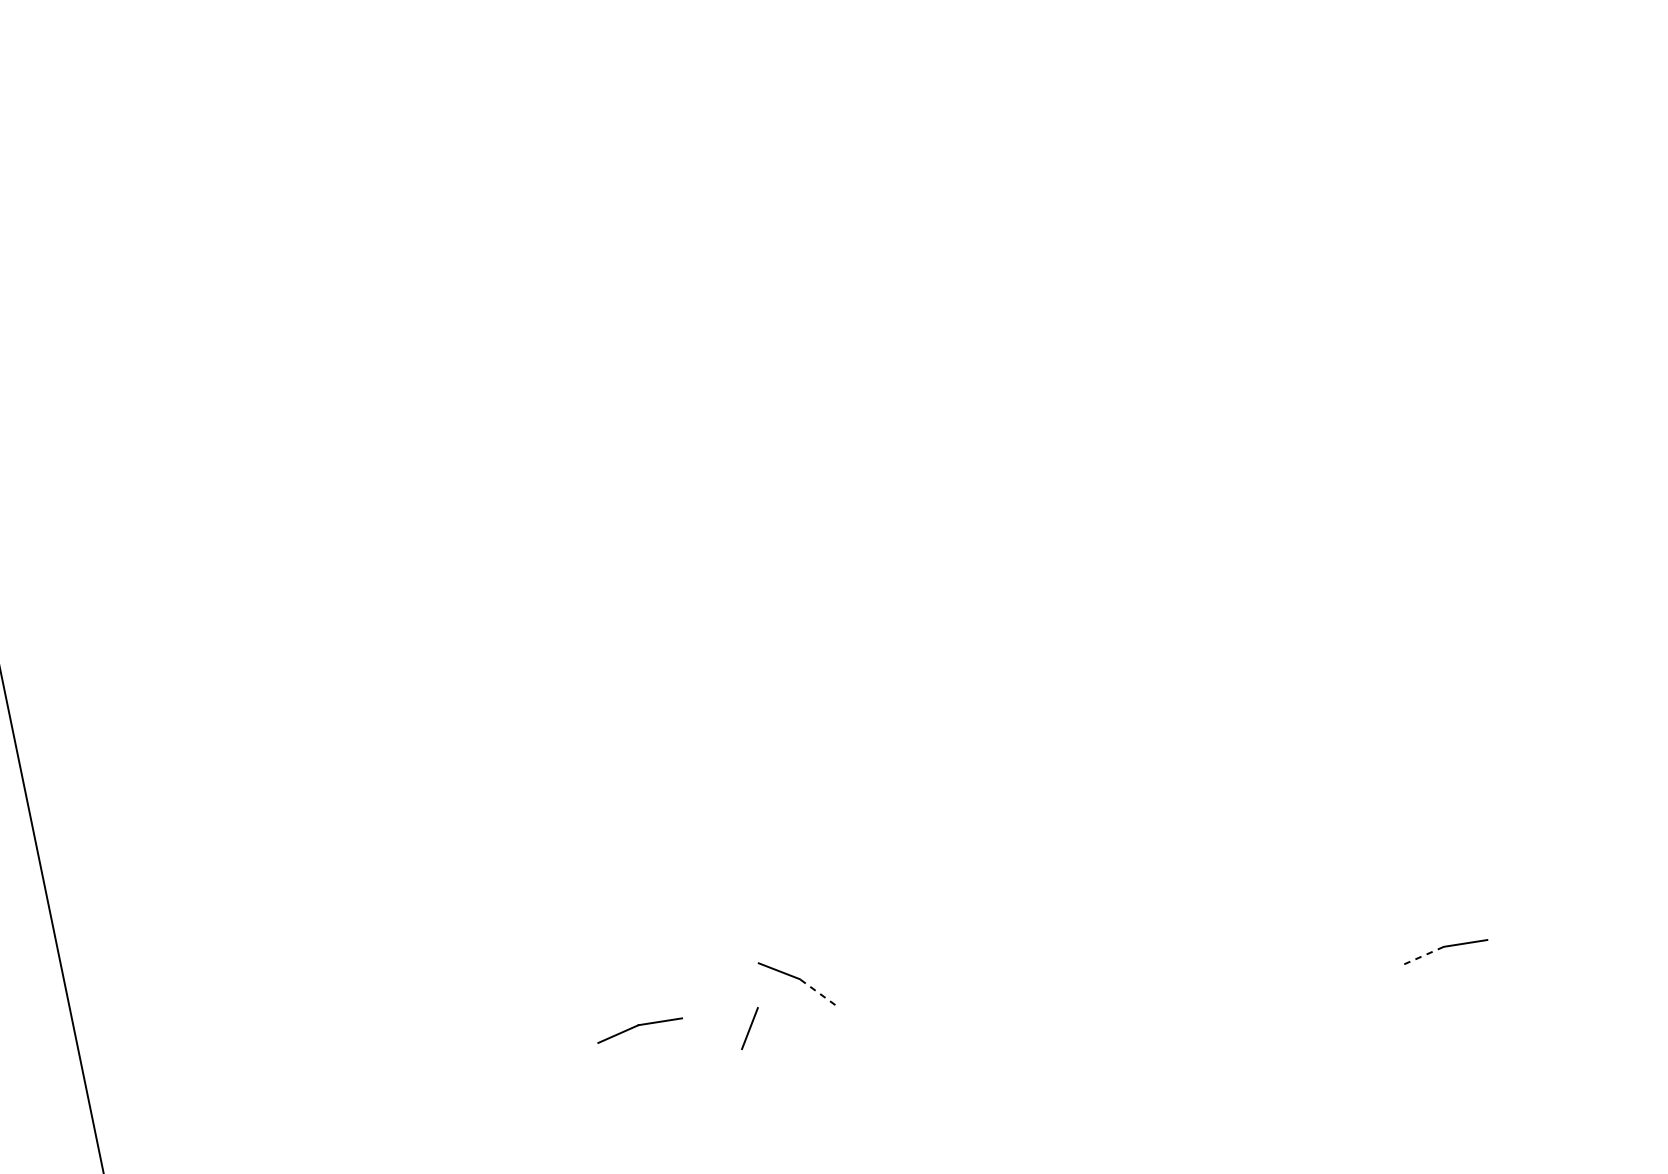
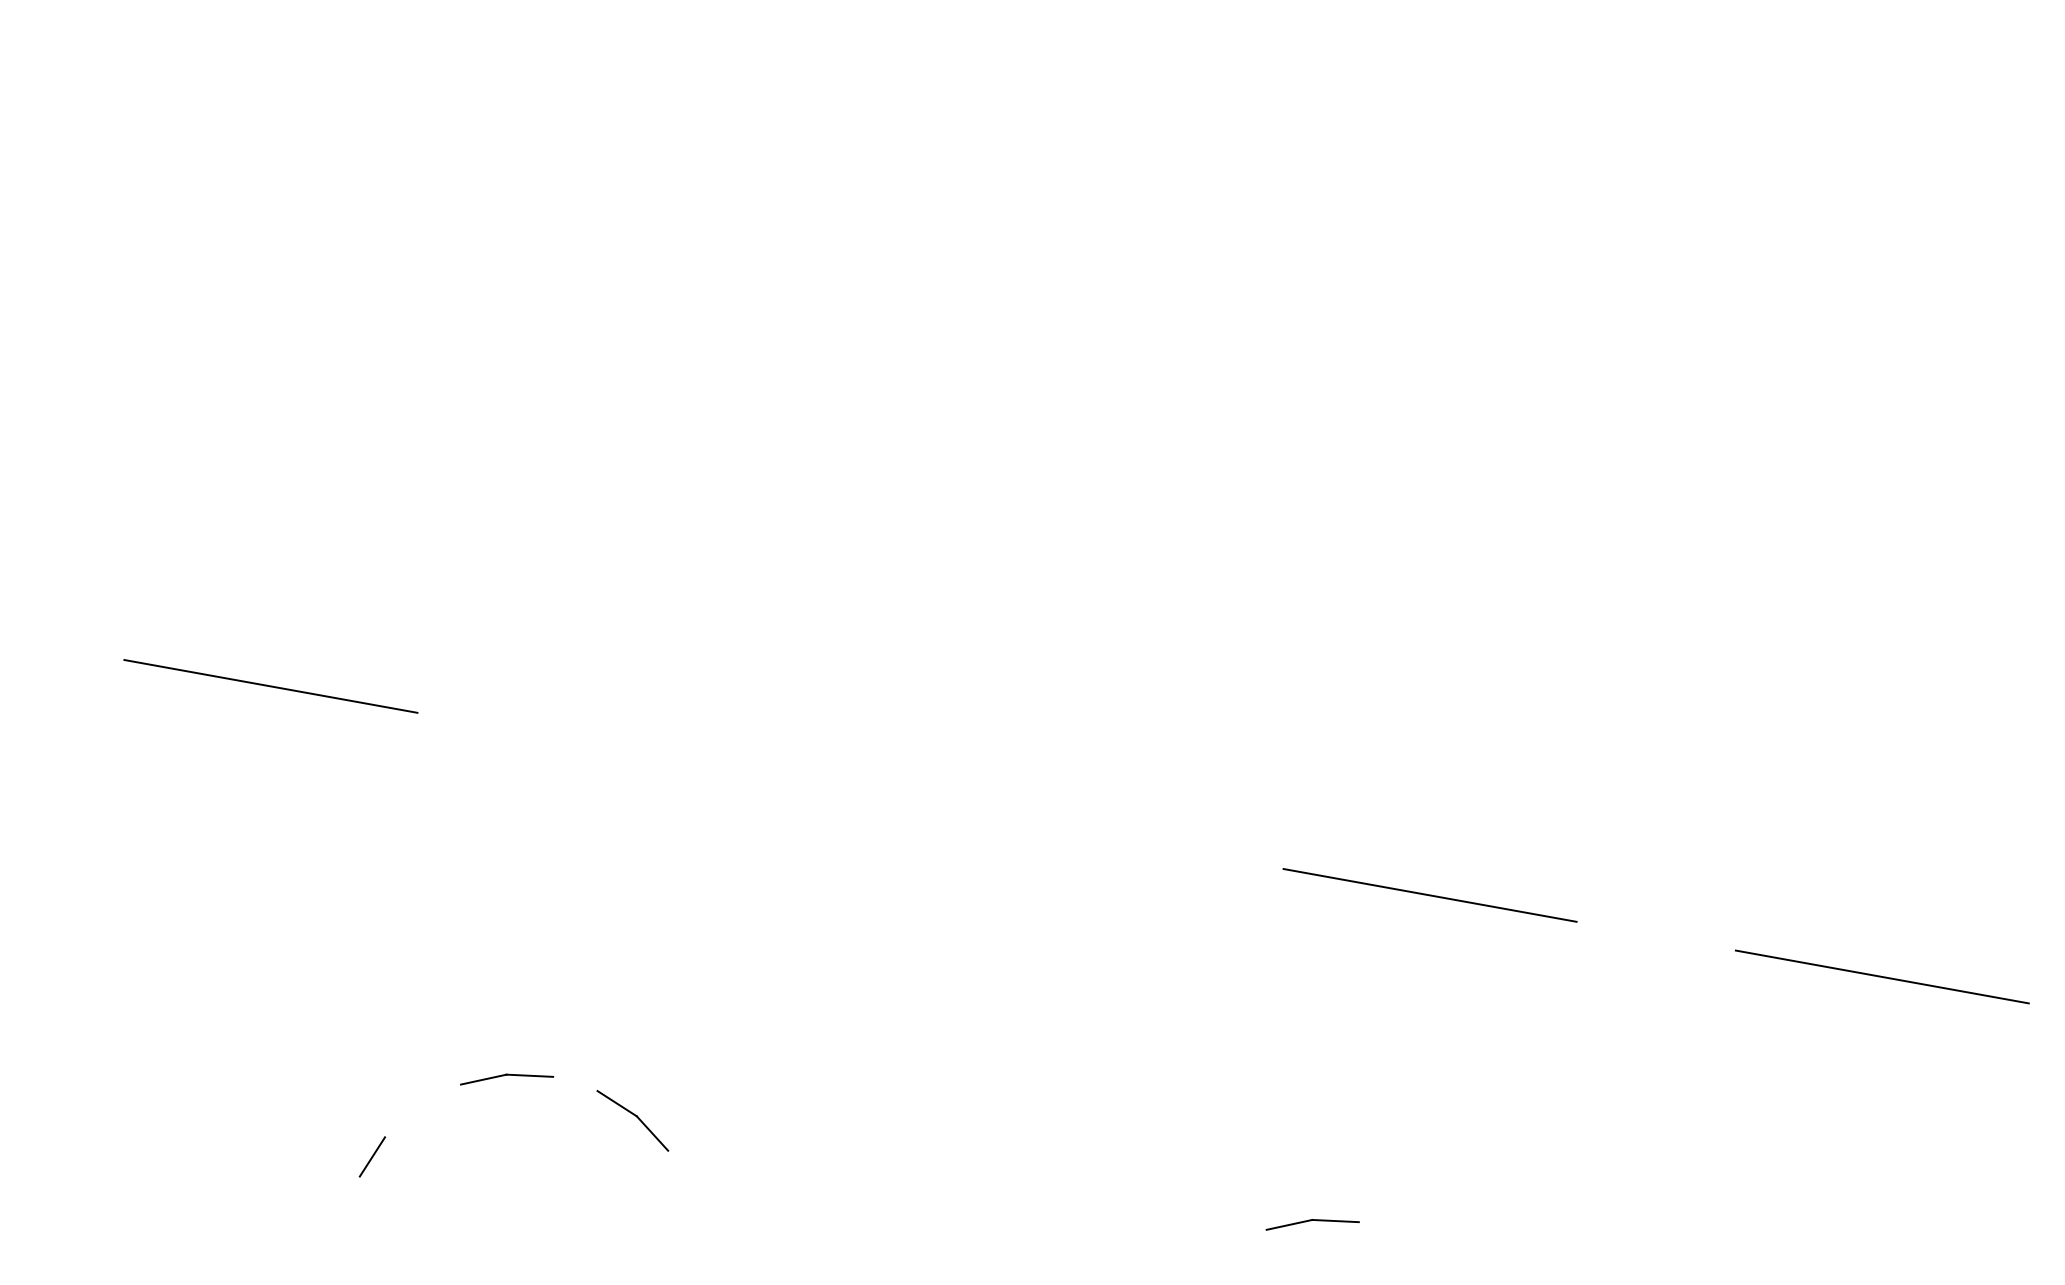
line: (1490, 624) -> (1429, 895), added
line: (379, 651) -> (270, 686), added
line: (1423, 956) -> (1289, 1225), dashed -> solid
line: (817, 992) -> (652, 1133), dashed -> solid
line: (749, 1028) -> (372, 1156), moved
part: (639, 1029) -> (506, 1079), moved

